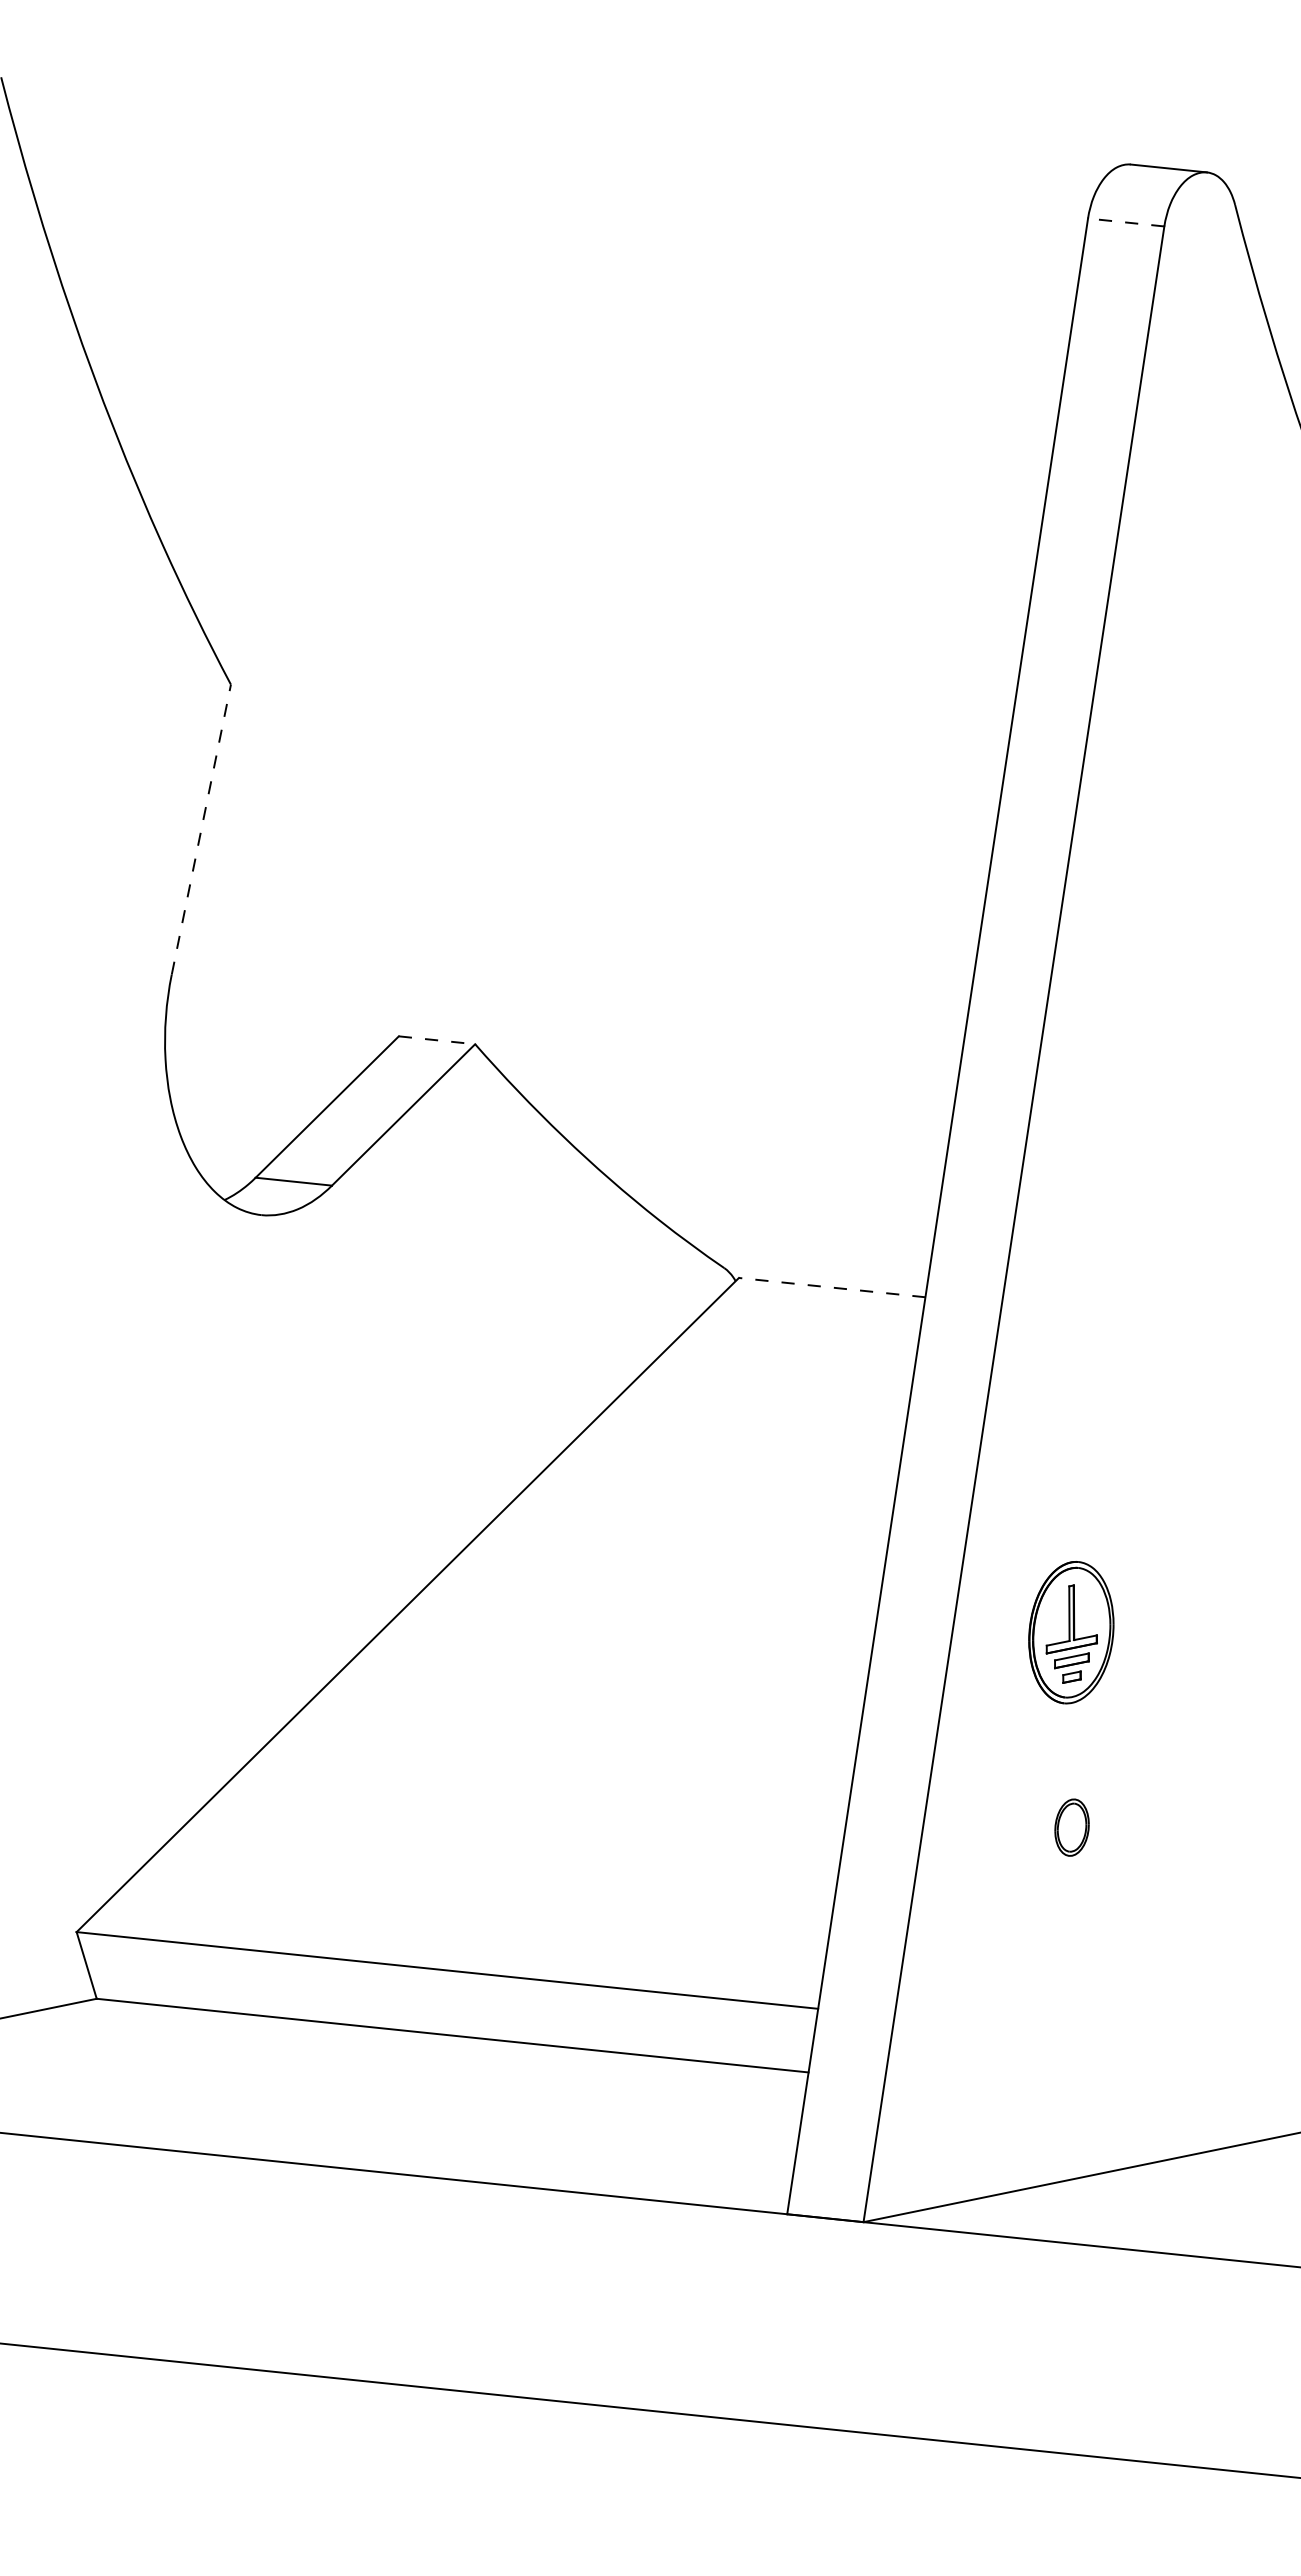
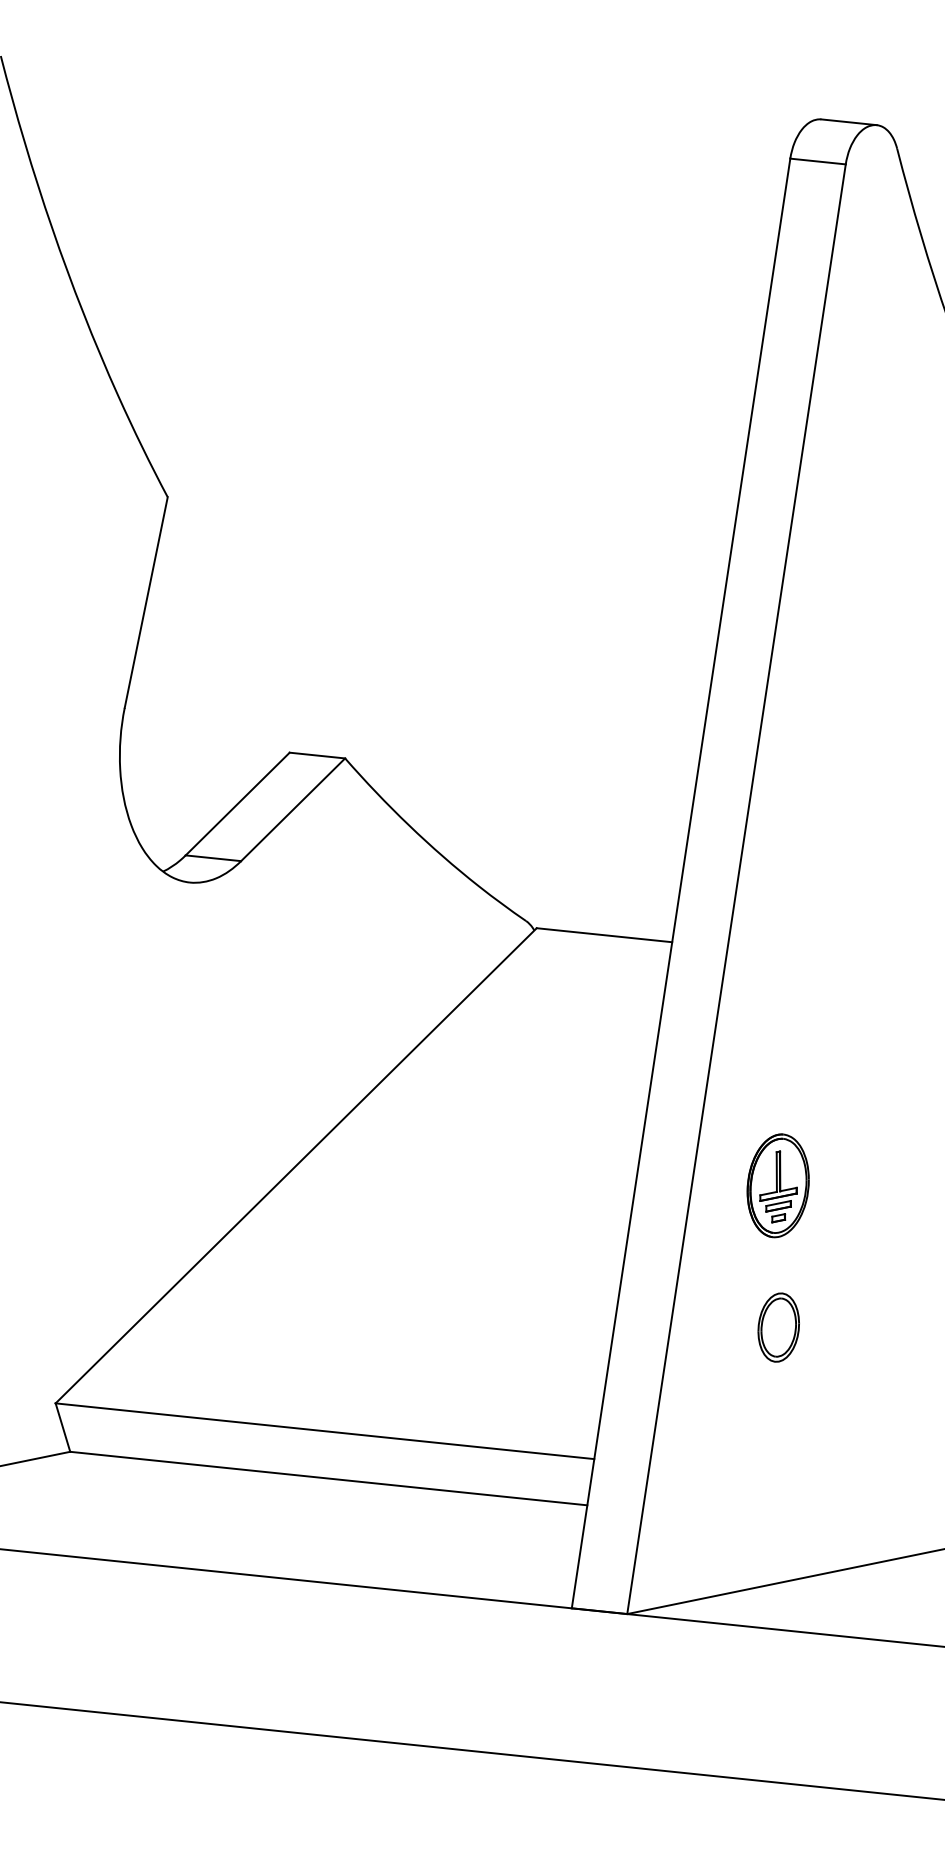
line: (1125, 222) -> (817, 161), dashed -> solid
line: (201, 829) -> (146, 602), dashed -> solid
line: (437, 1040) -> (317, 755), dashed -> solid
line: (832, 1287) -> (604, 935), dashed -> solid
part: (1071, 1827) -> (778, 1327), size x1.67

